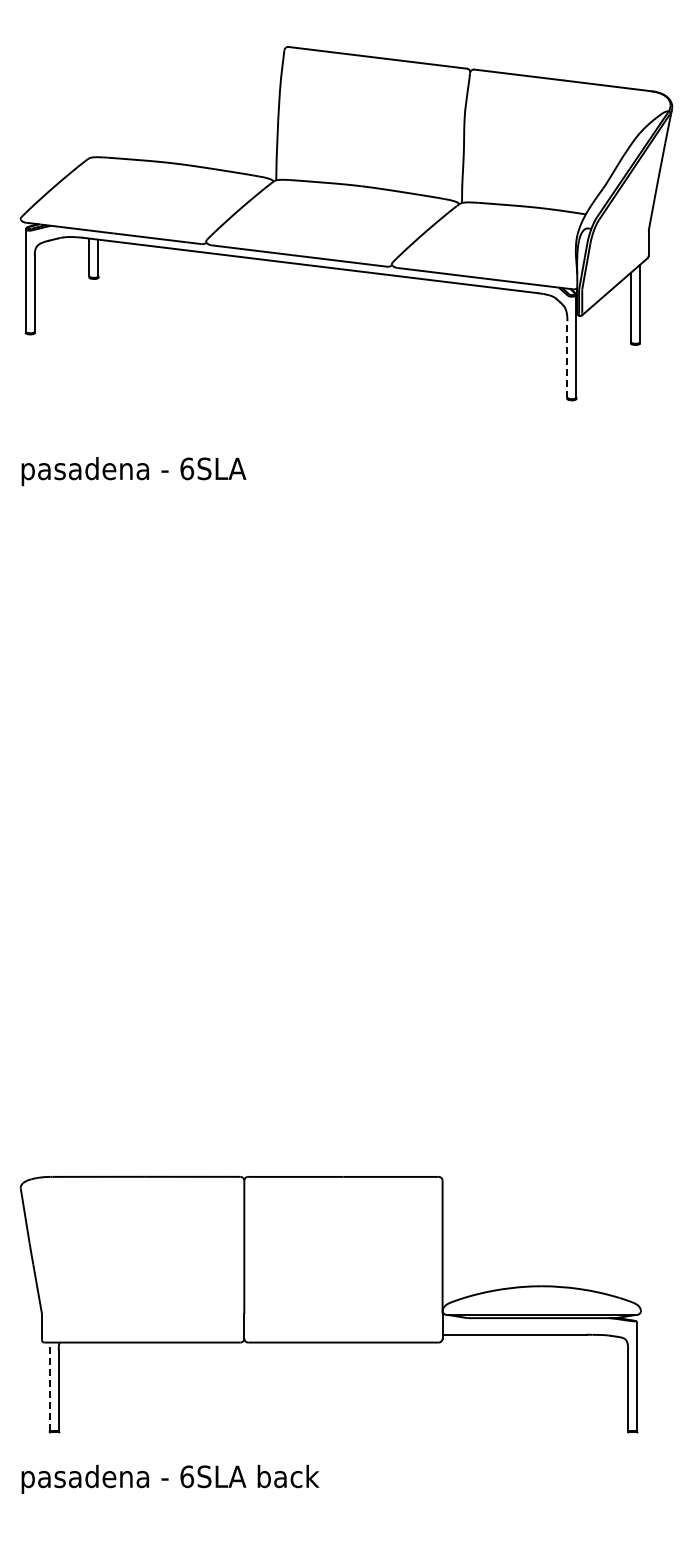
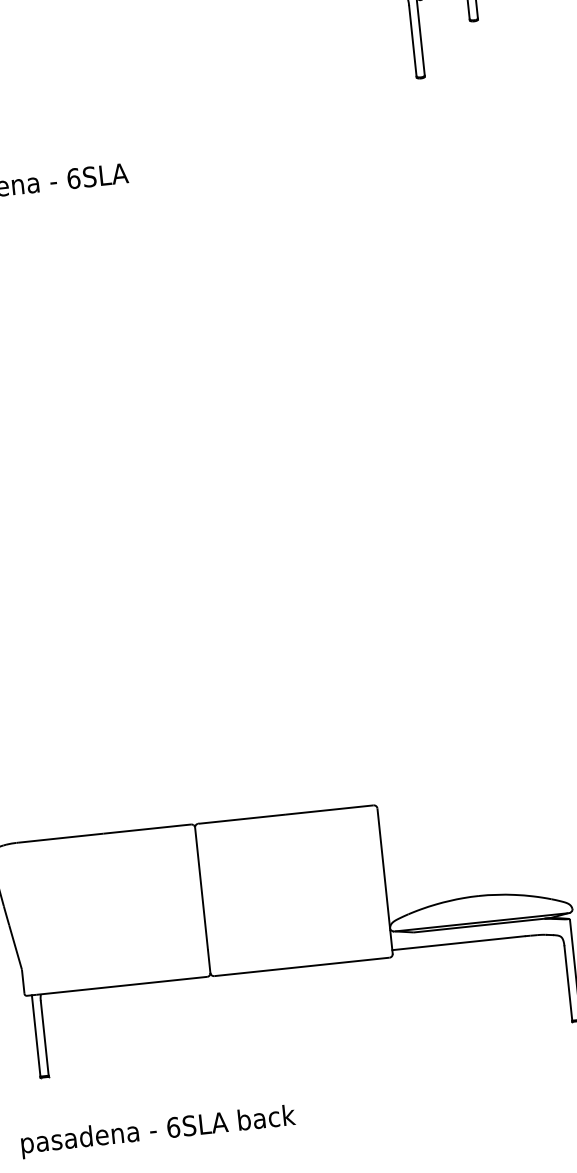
line: (567, 358) -> (412, 40), dashed -> solid
line: (49, 1386) -> (35, 1035), dashed -> solid
text: (170, 1478) -> (158, 1130), moved

